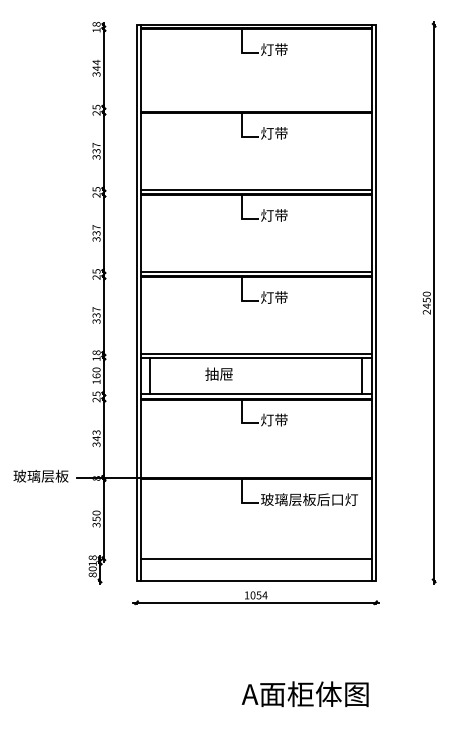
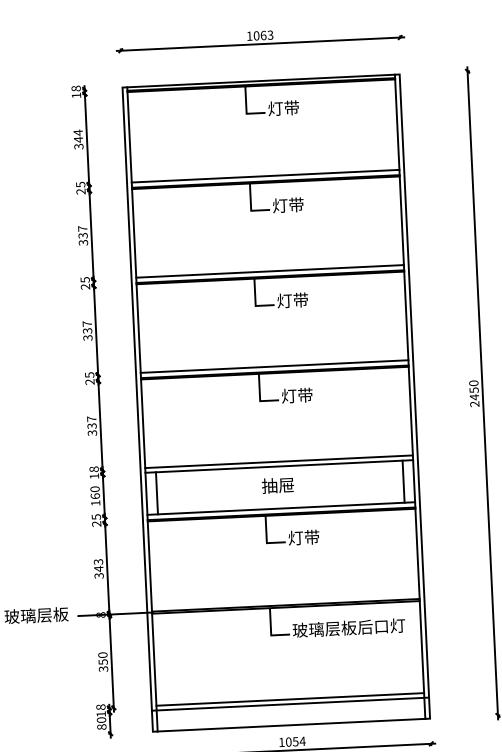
line: (255, 107) -> (264, 176), added
text: (218, 373) -> (277, 484), moved
line: (255, 562) -> (289, 703), added

